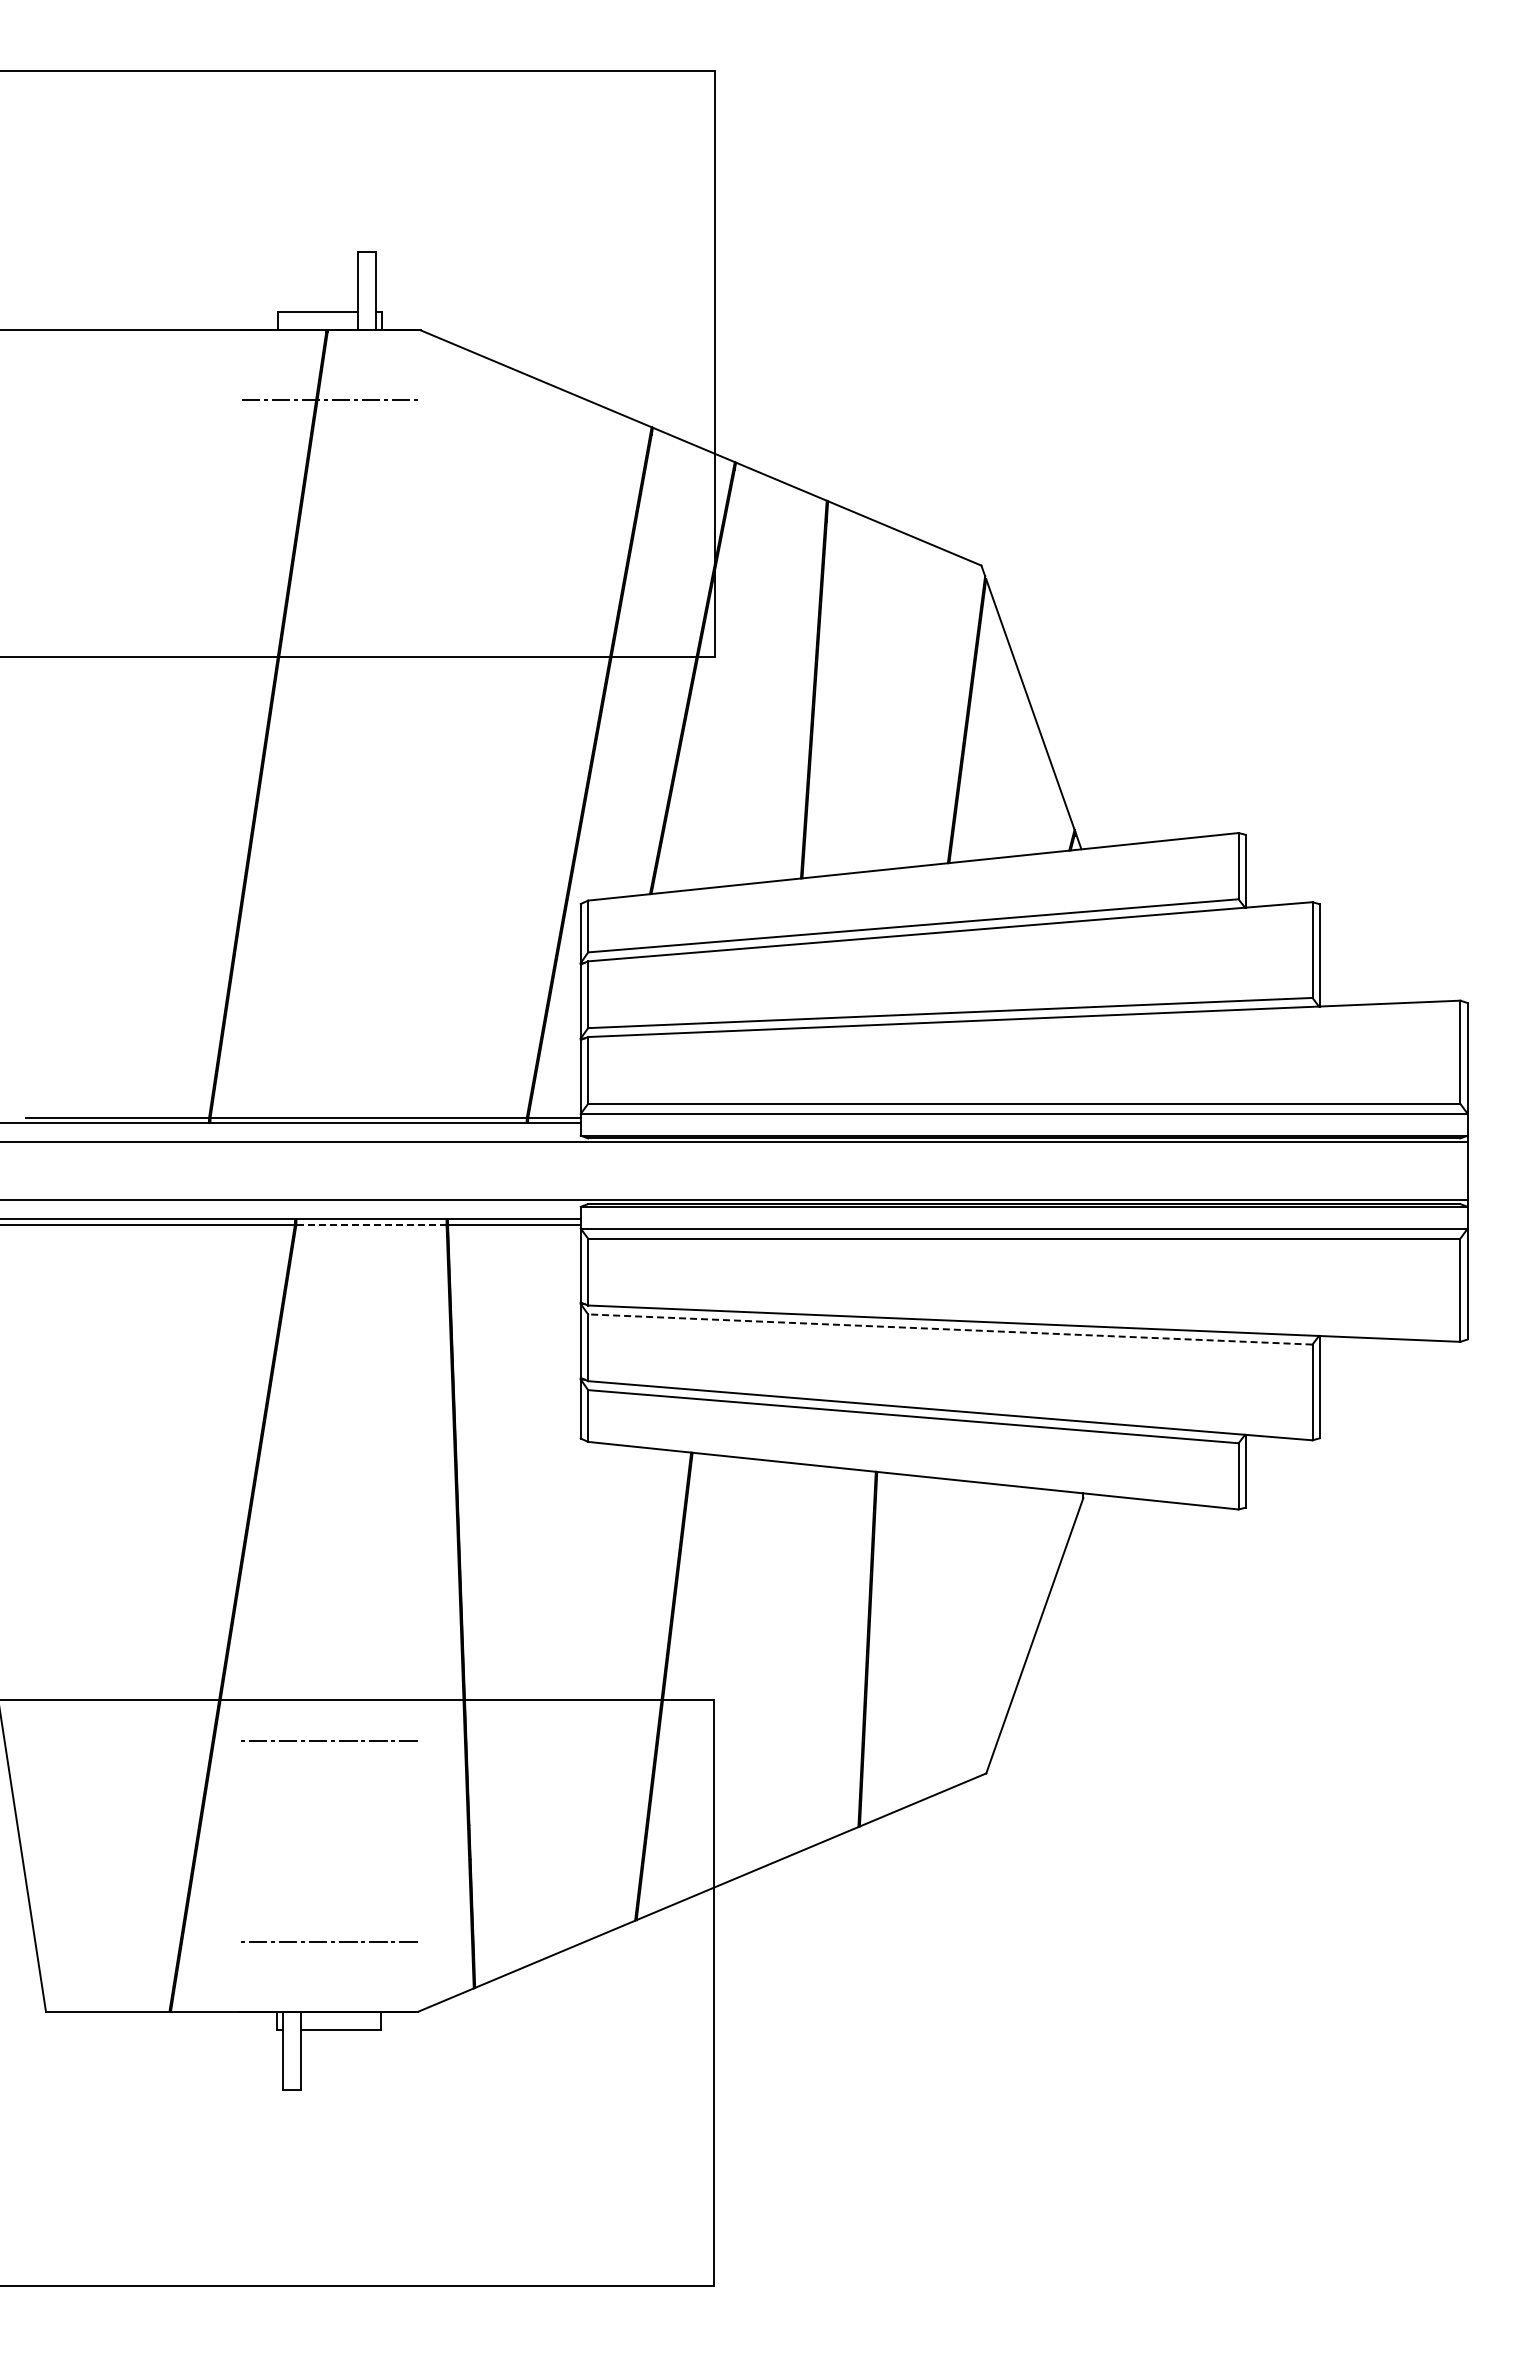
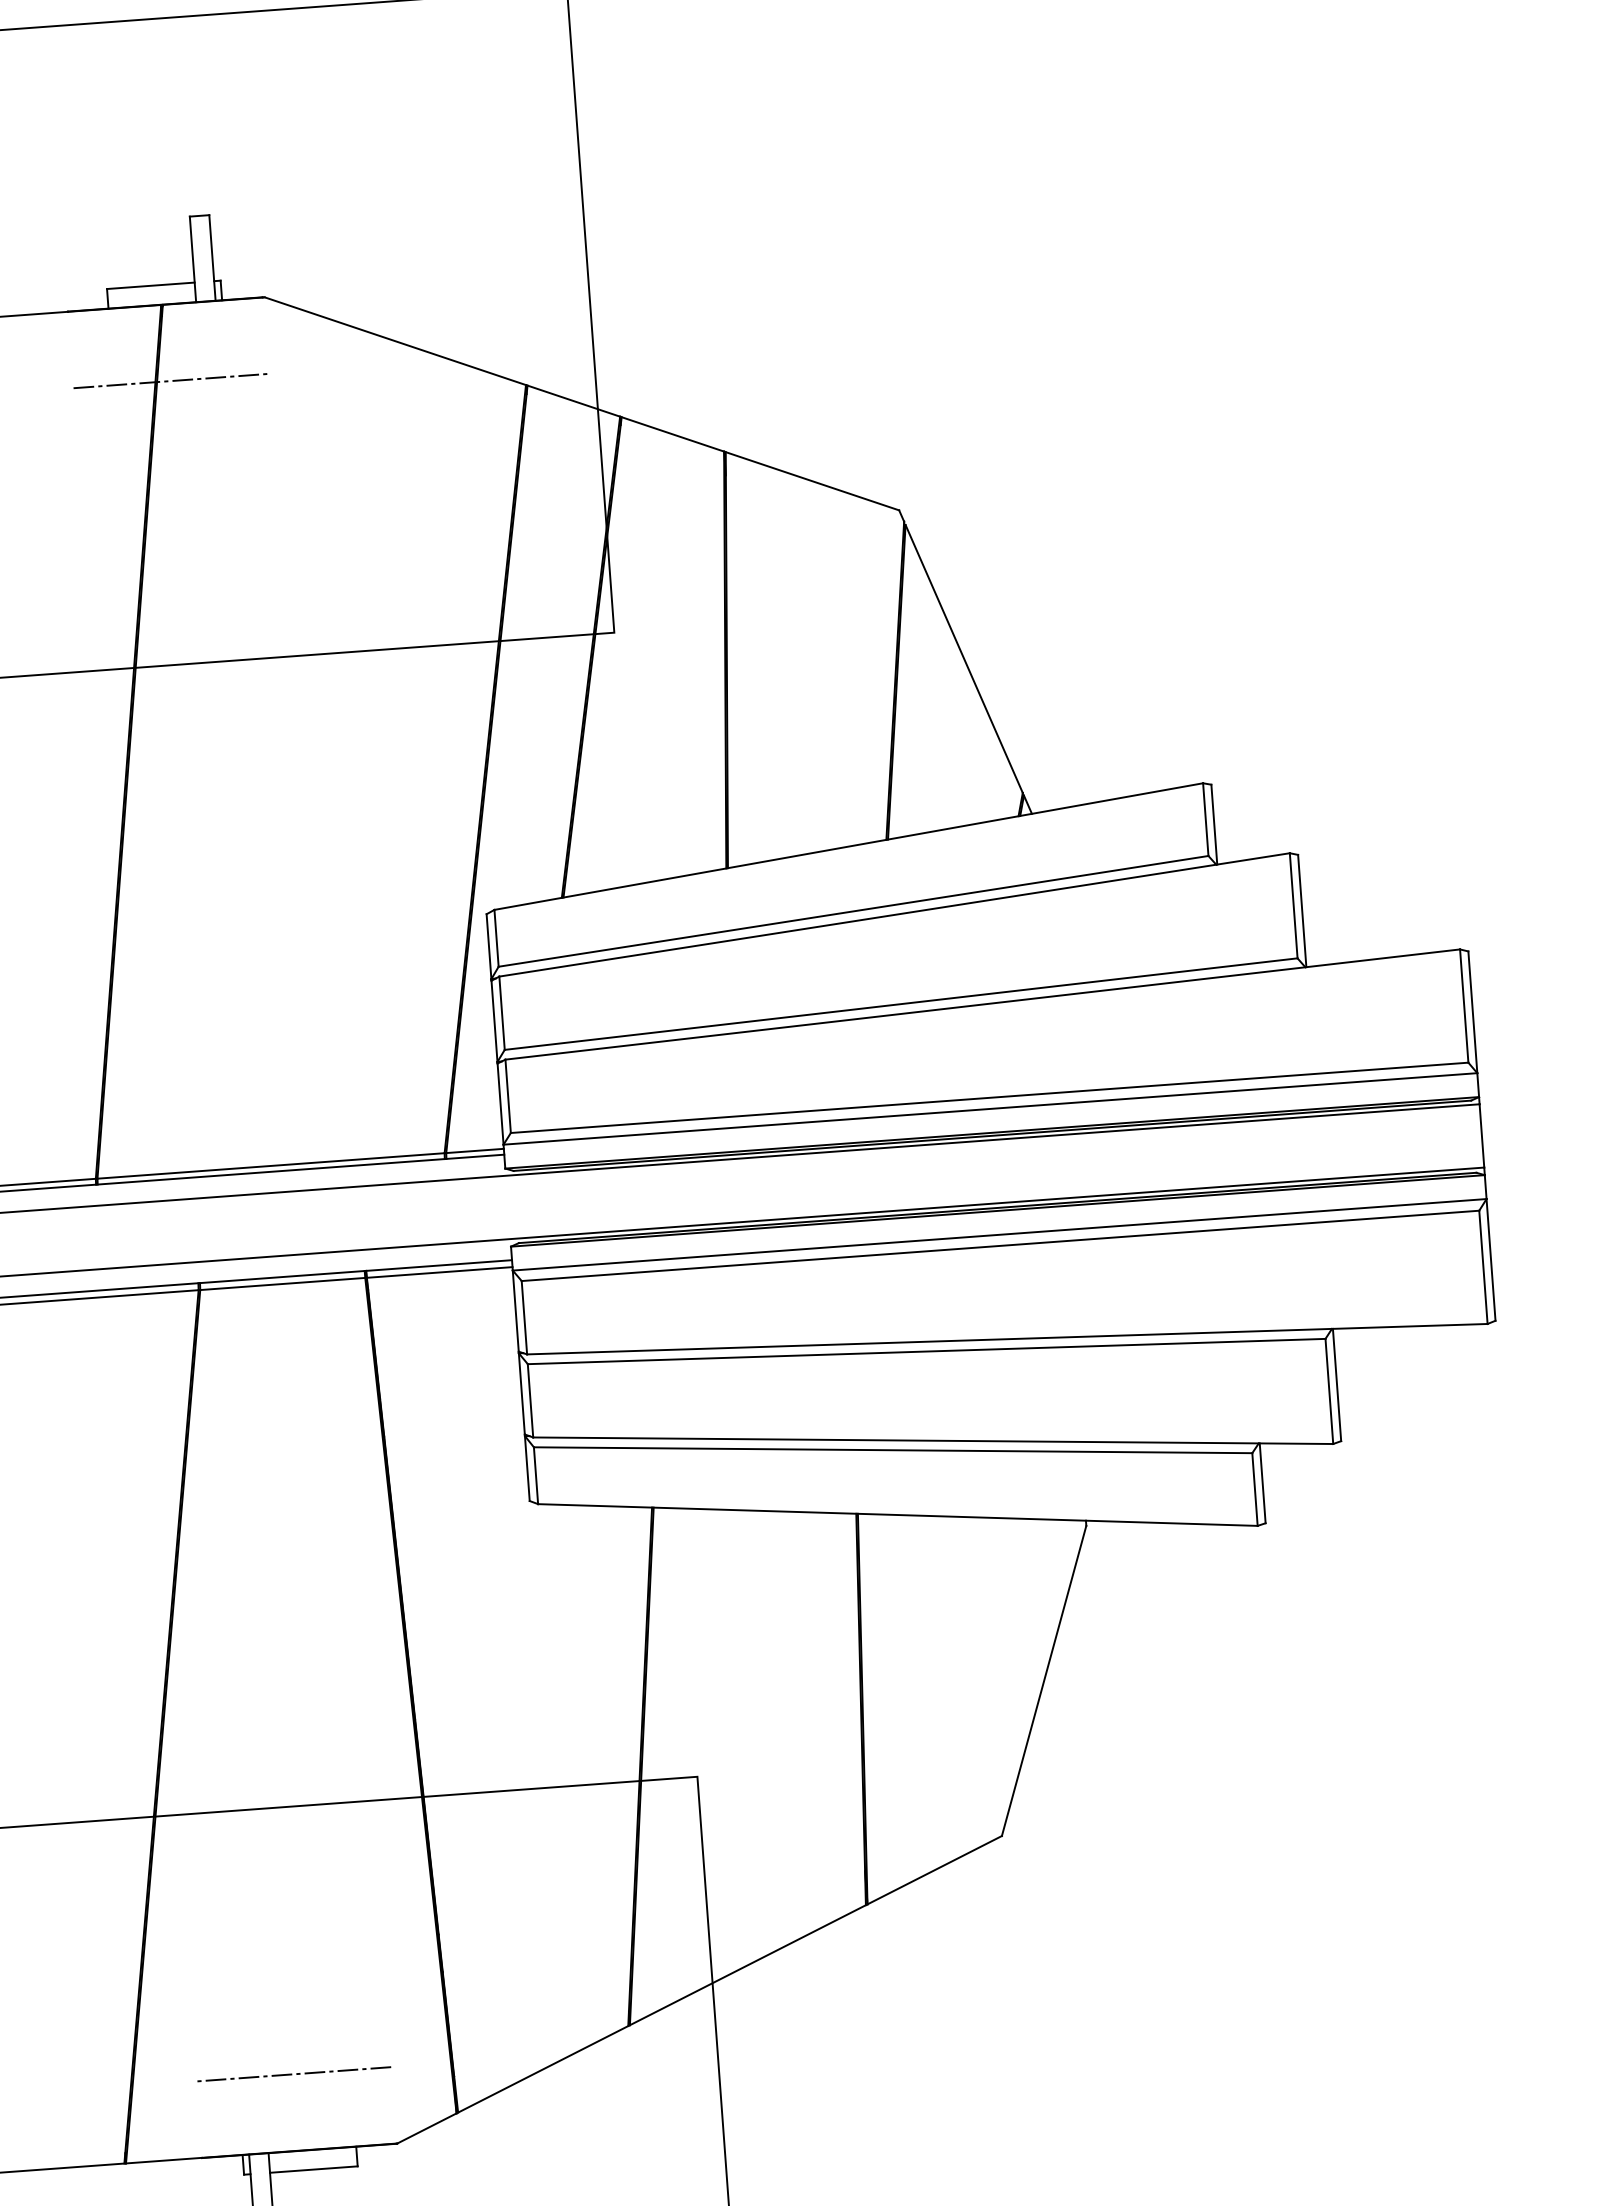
line: (370, 1225) -> (281, 1284), dashed -> solid
line: (949, 1329) -> (925, 1351), dashed -> solid
line: (331, 1740) -> (280, 1852), removed

